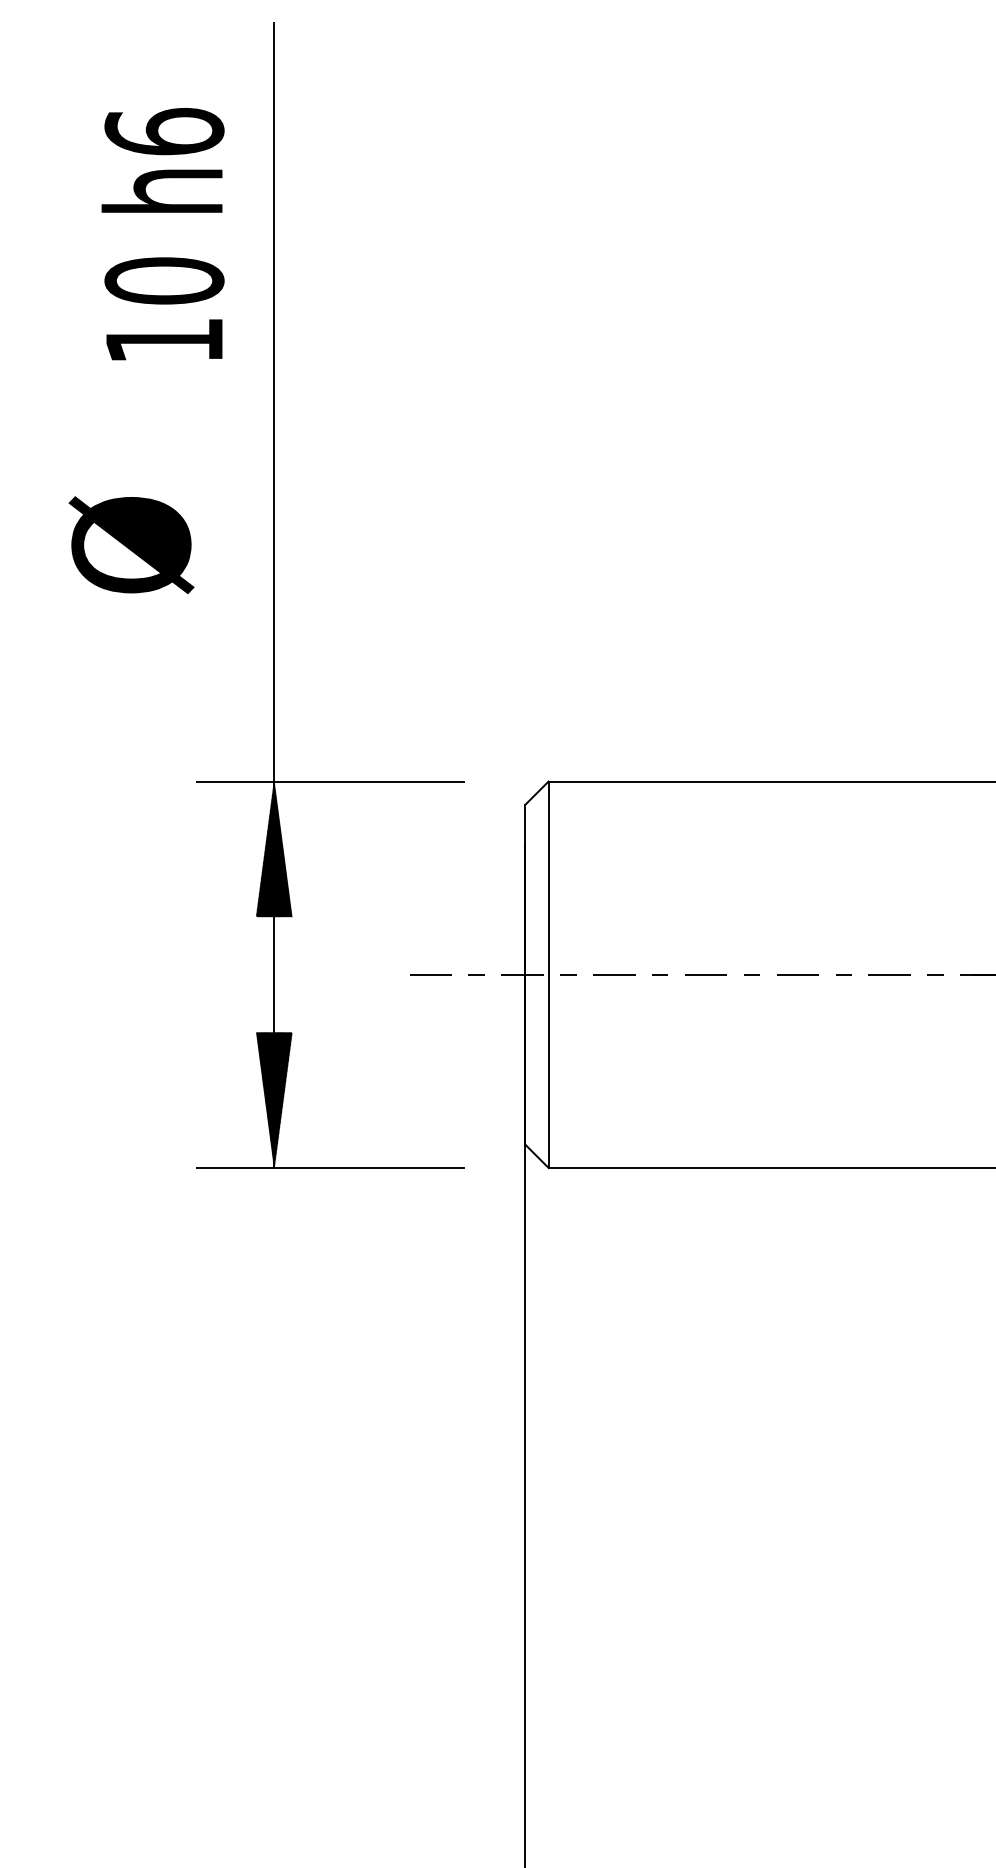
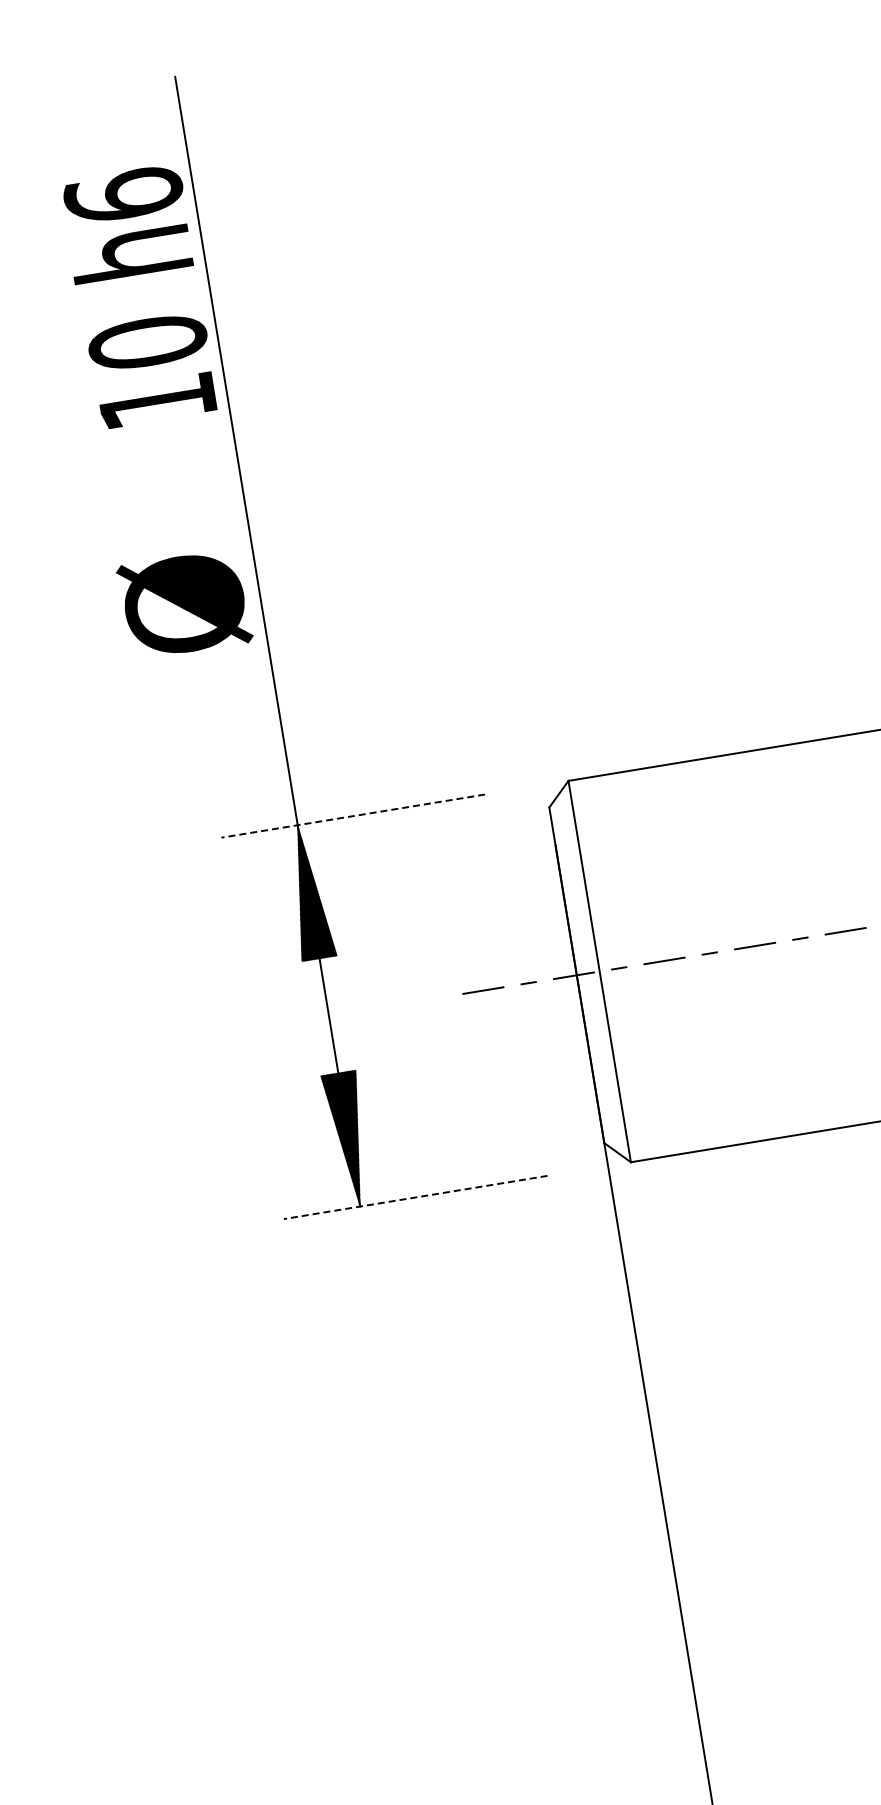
text: (162, 234) -> (138, 296), moved
text: (131, 544) -> (184, 603), moved
line: (330, 781) -> (353, 816), solid -> dashed
line: (330, 1167) -> (415, 1197), solid -> dashed

